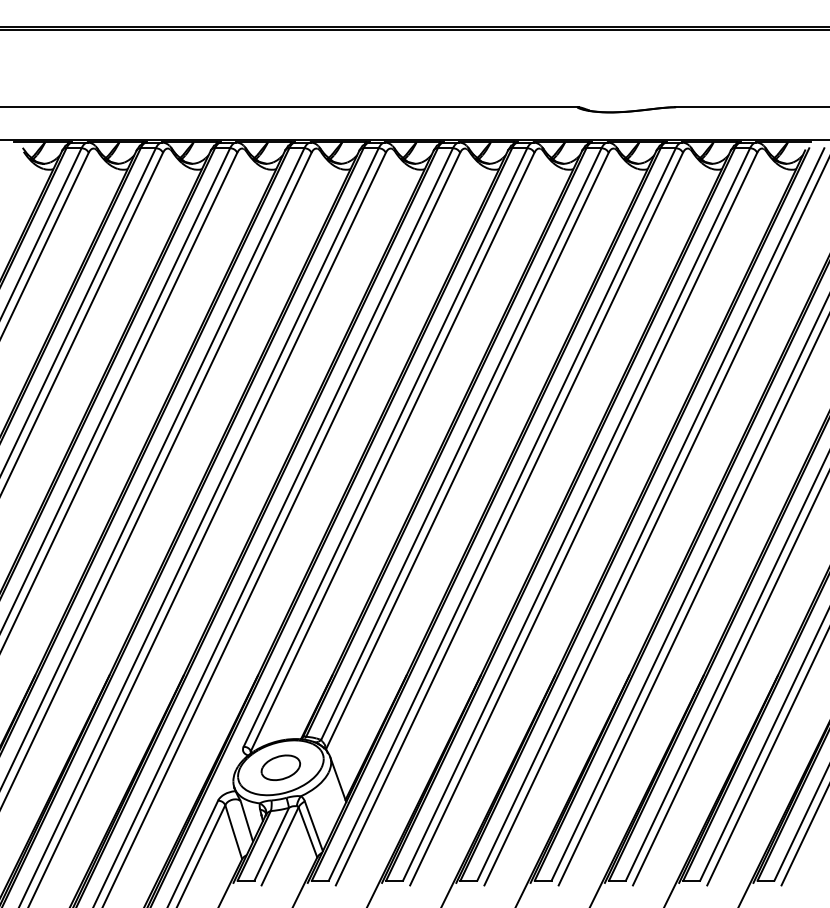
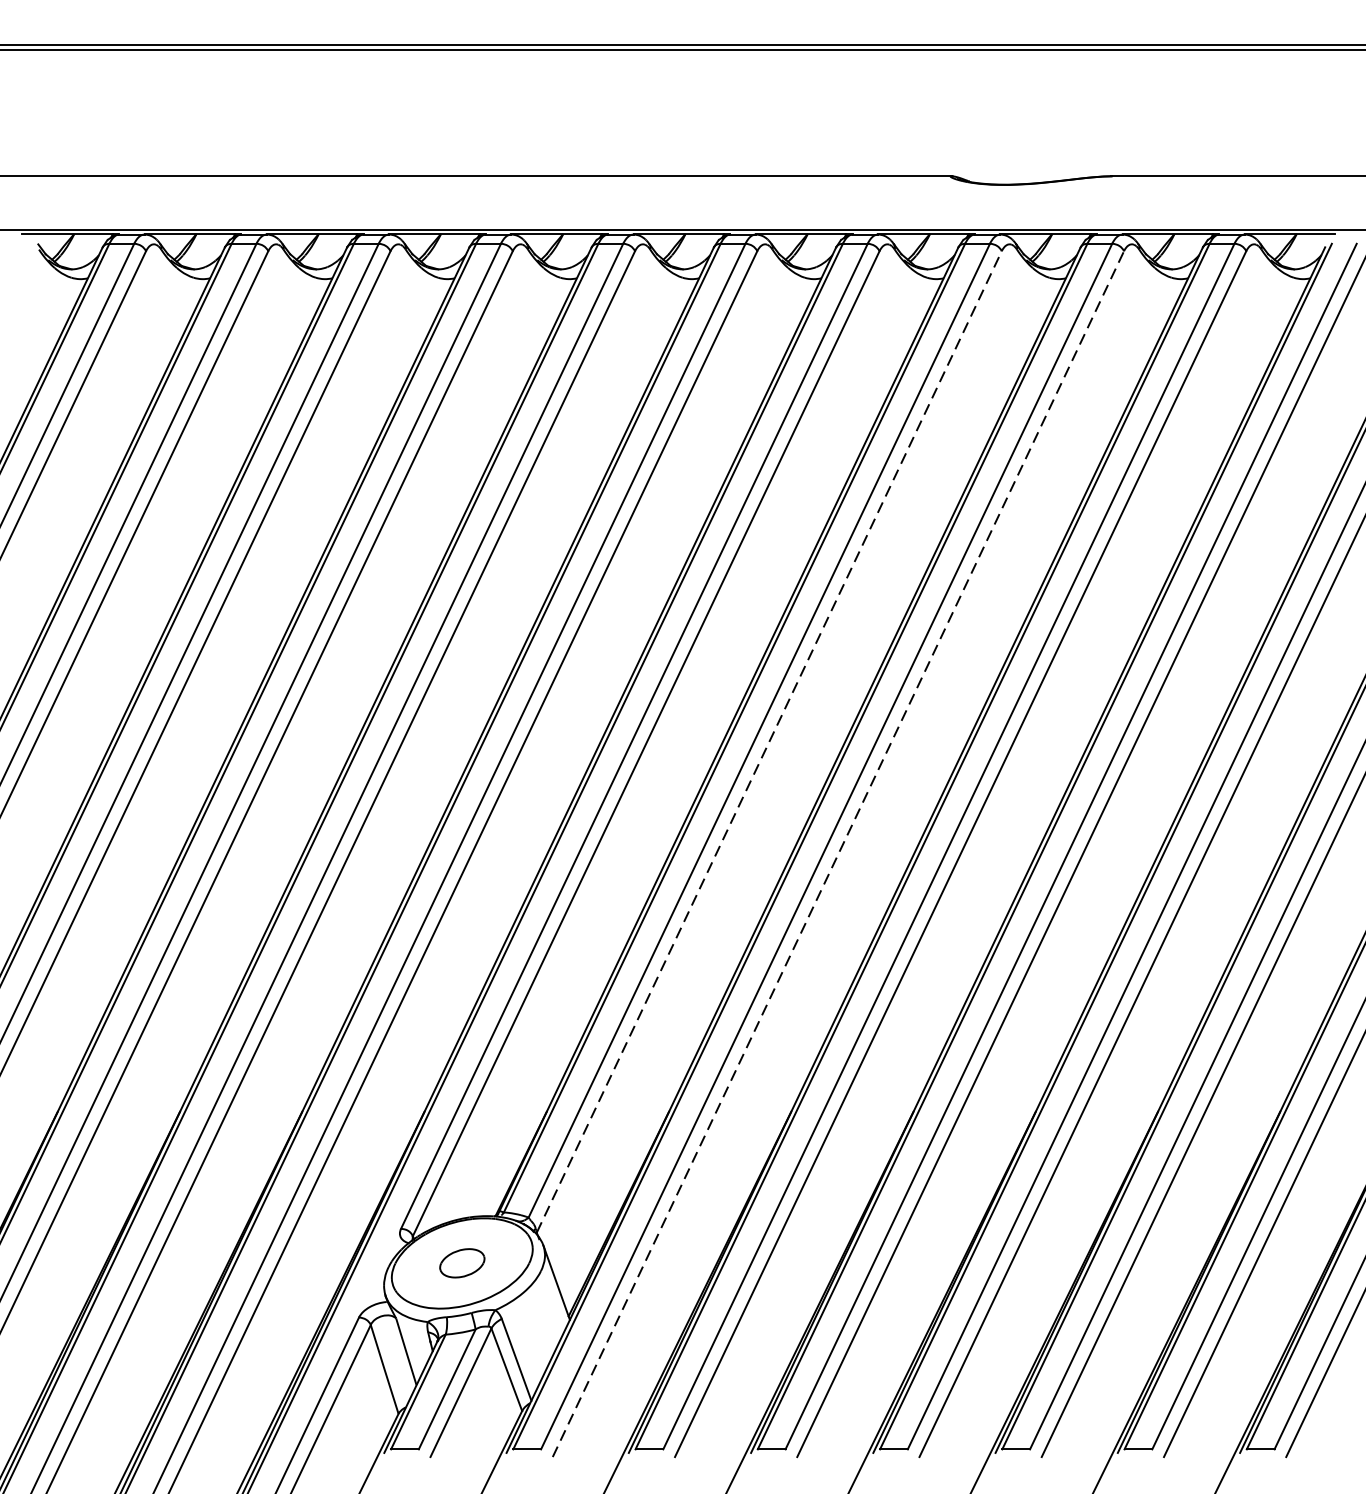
line: (467, 450) -> (769, 741), solid -> dashed
line: (509, 518) -> (838, 853), solid -> dashed
part: (280, 767) -> (461, 1262), size x0.7

